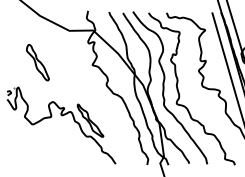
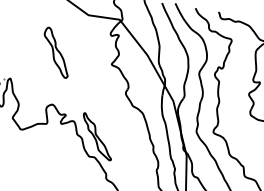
part: (37, 62) -> (56, 52), moved

